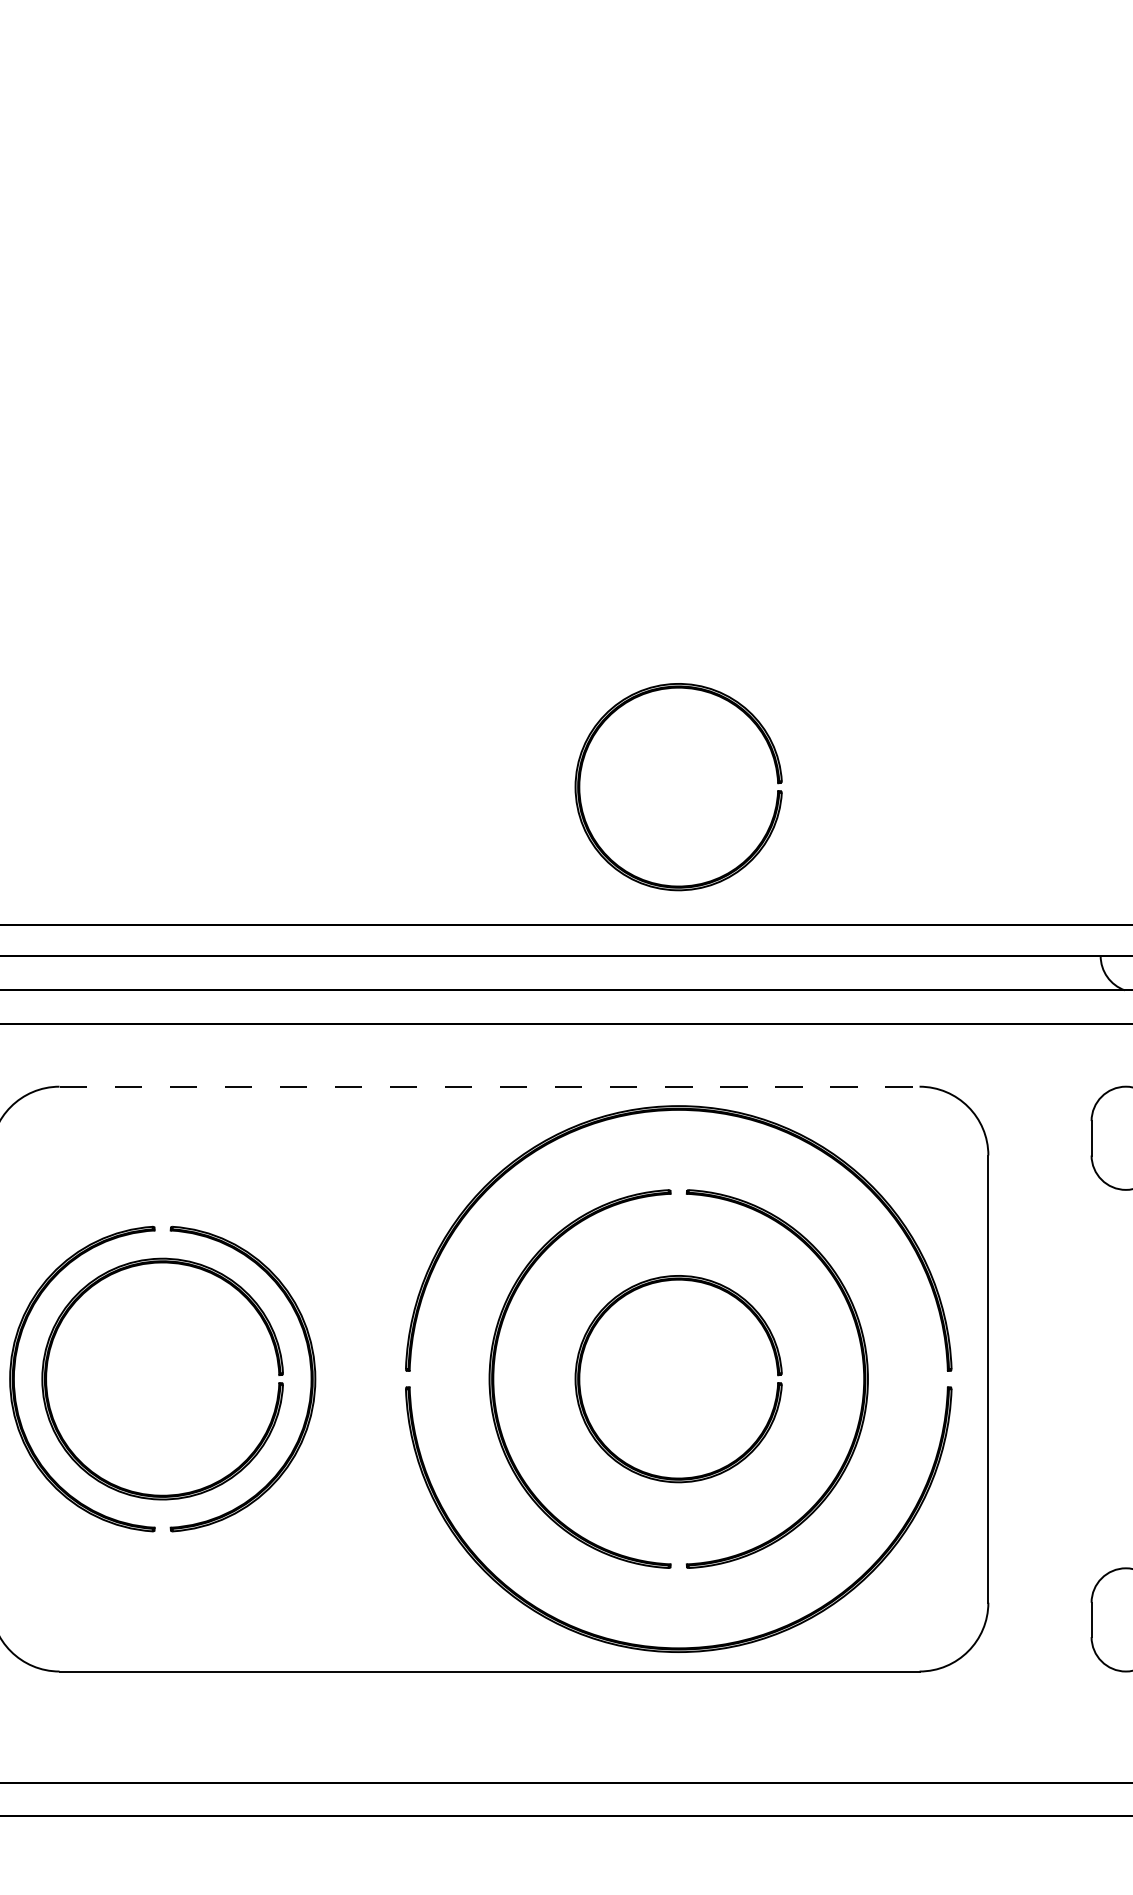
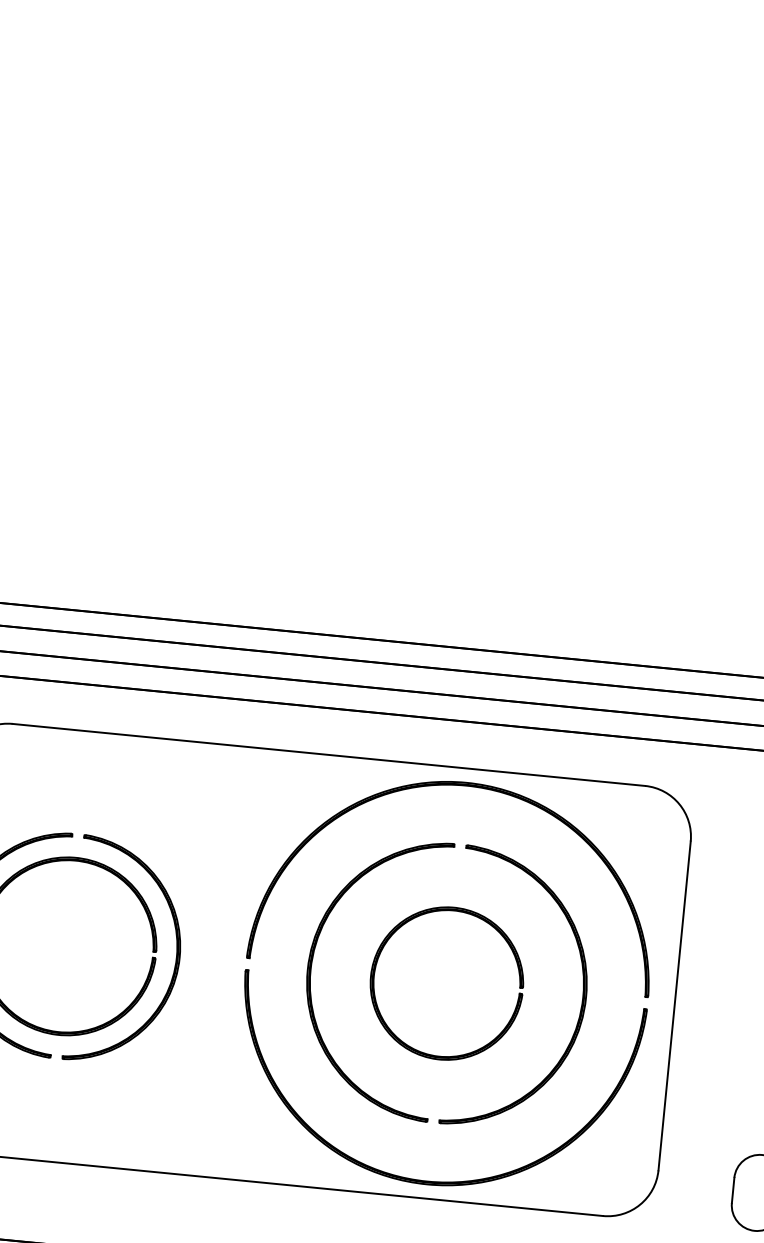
part: (609, 856) -> (433, 594), removed
line: (490, 1086) -> (329, 754), dashed -> solid

